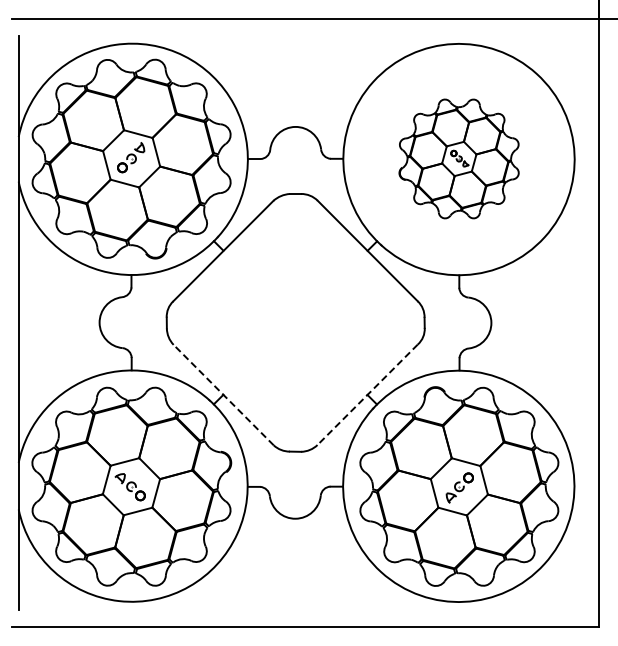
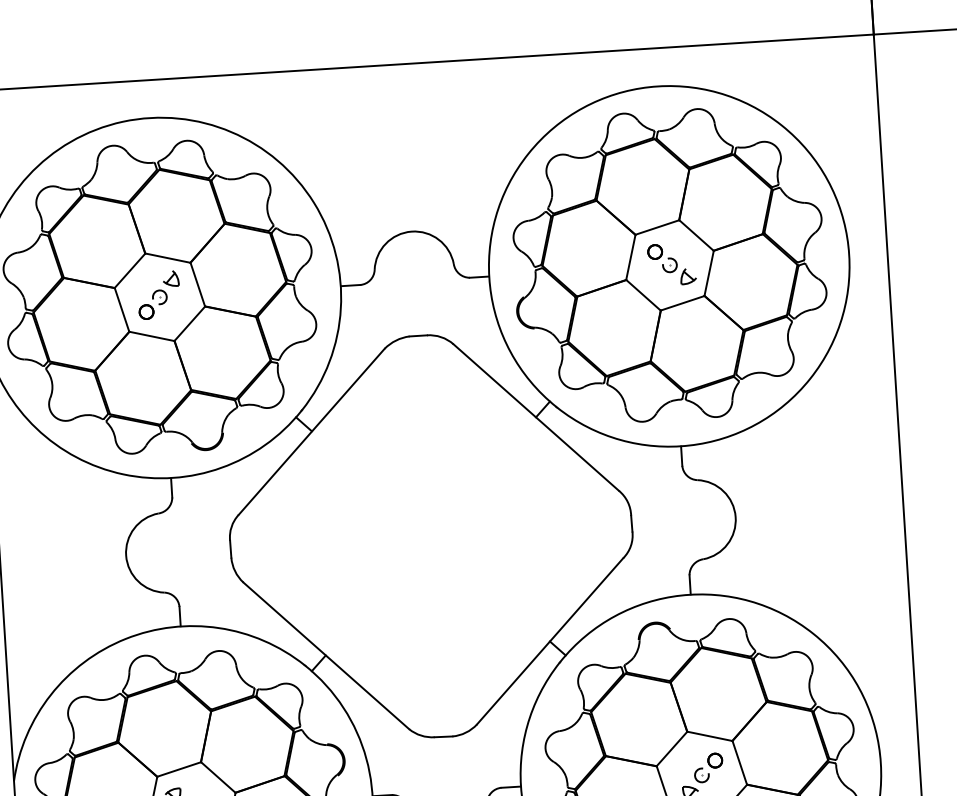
part: (458, 158) -> (668, 264), size x1.67
line: (367, 394) -> (549, 640), dashed -> solid
line: (223, 395) -> (326, 656), dashed -> solid

